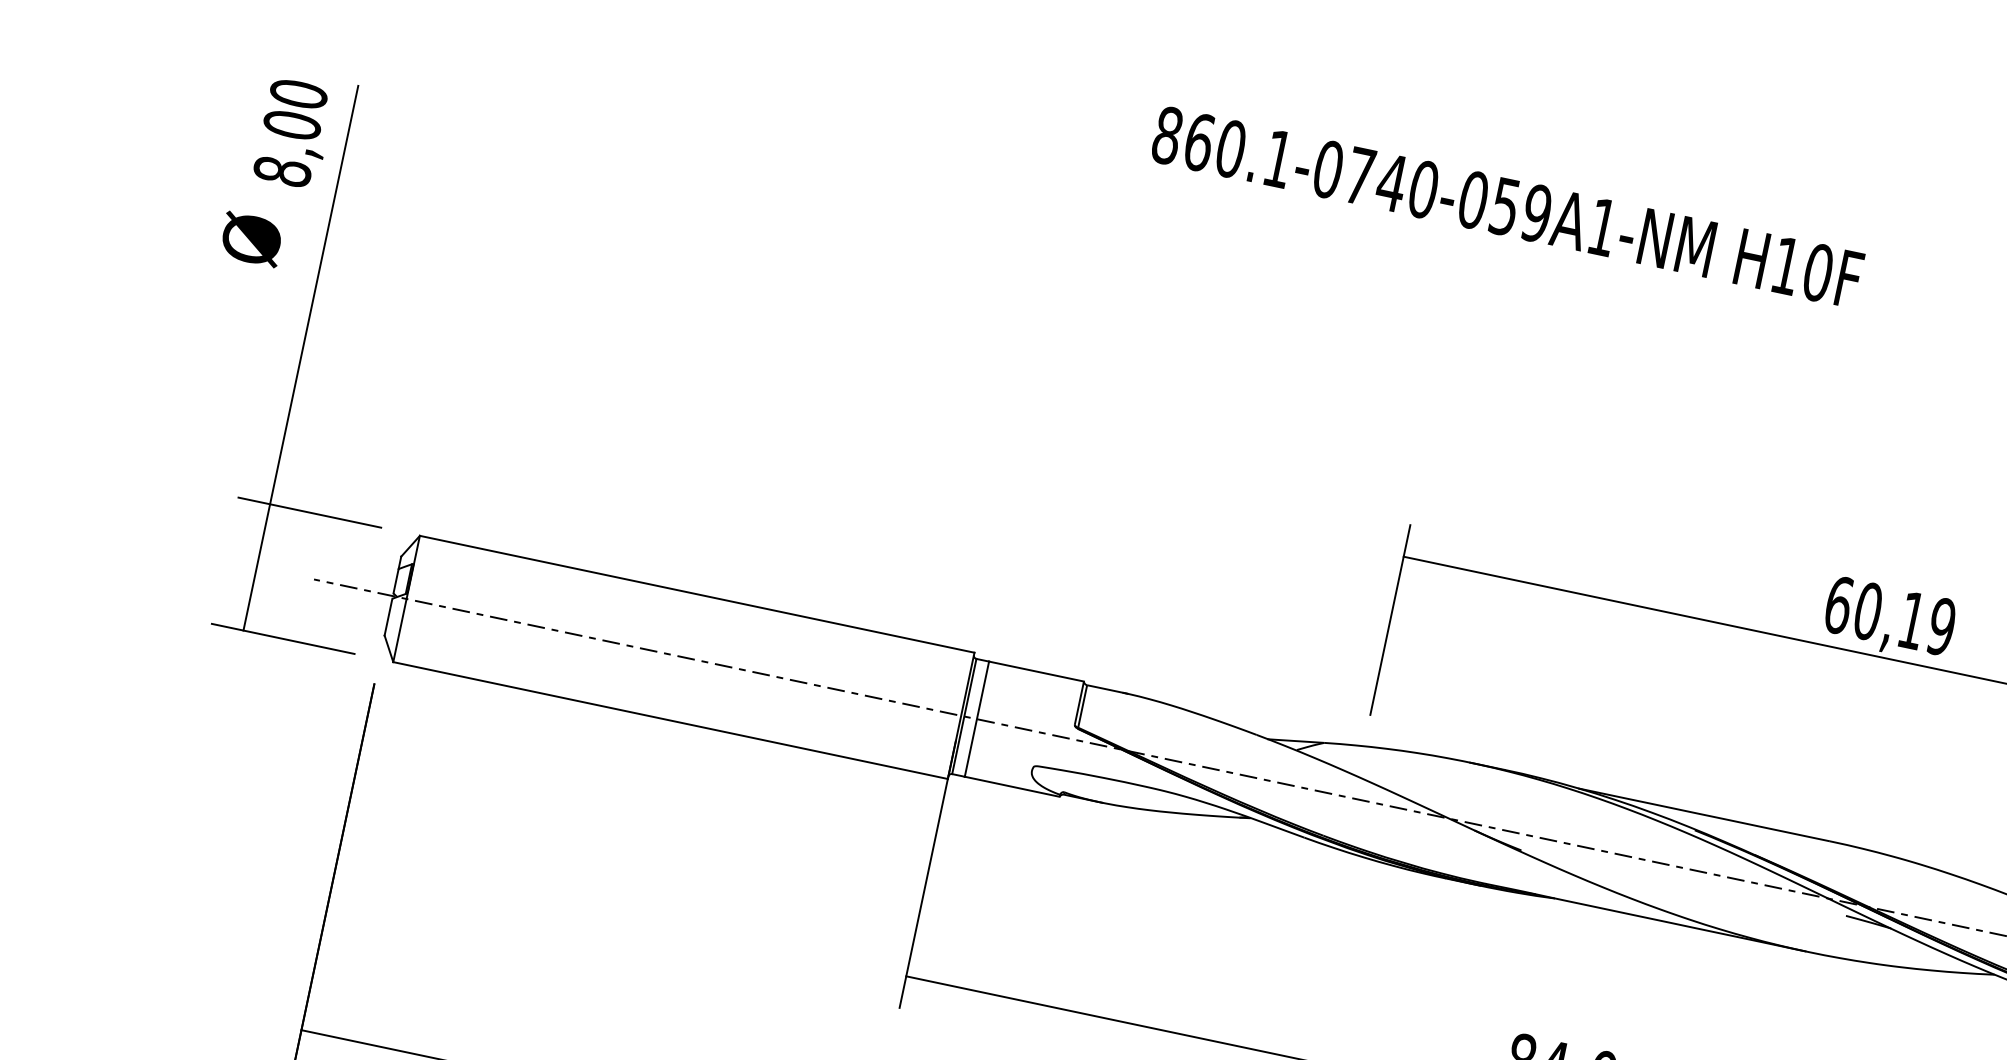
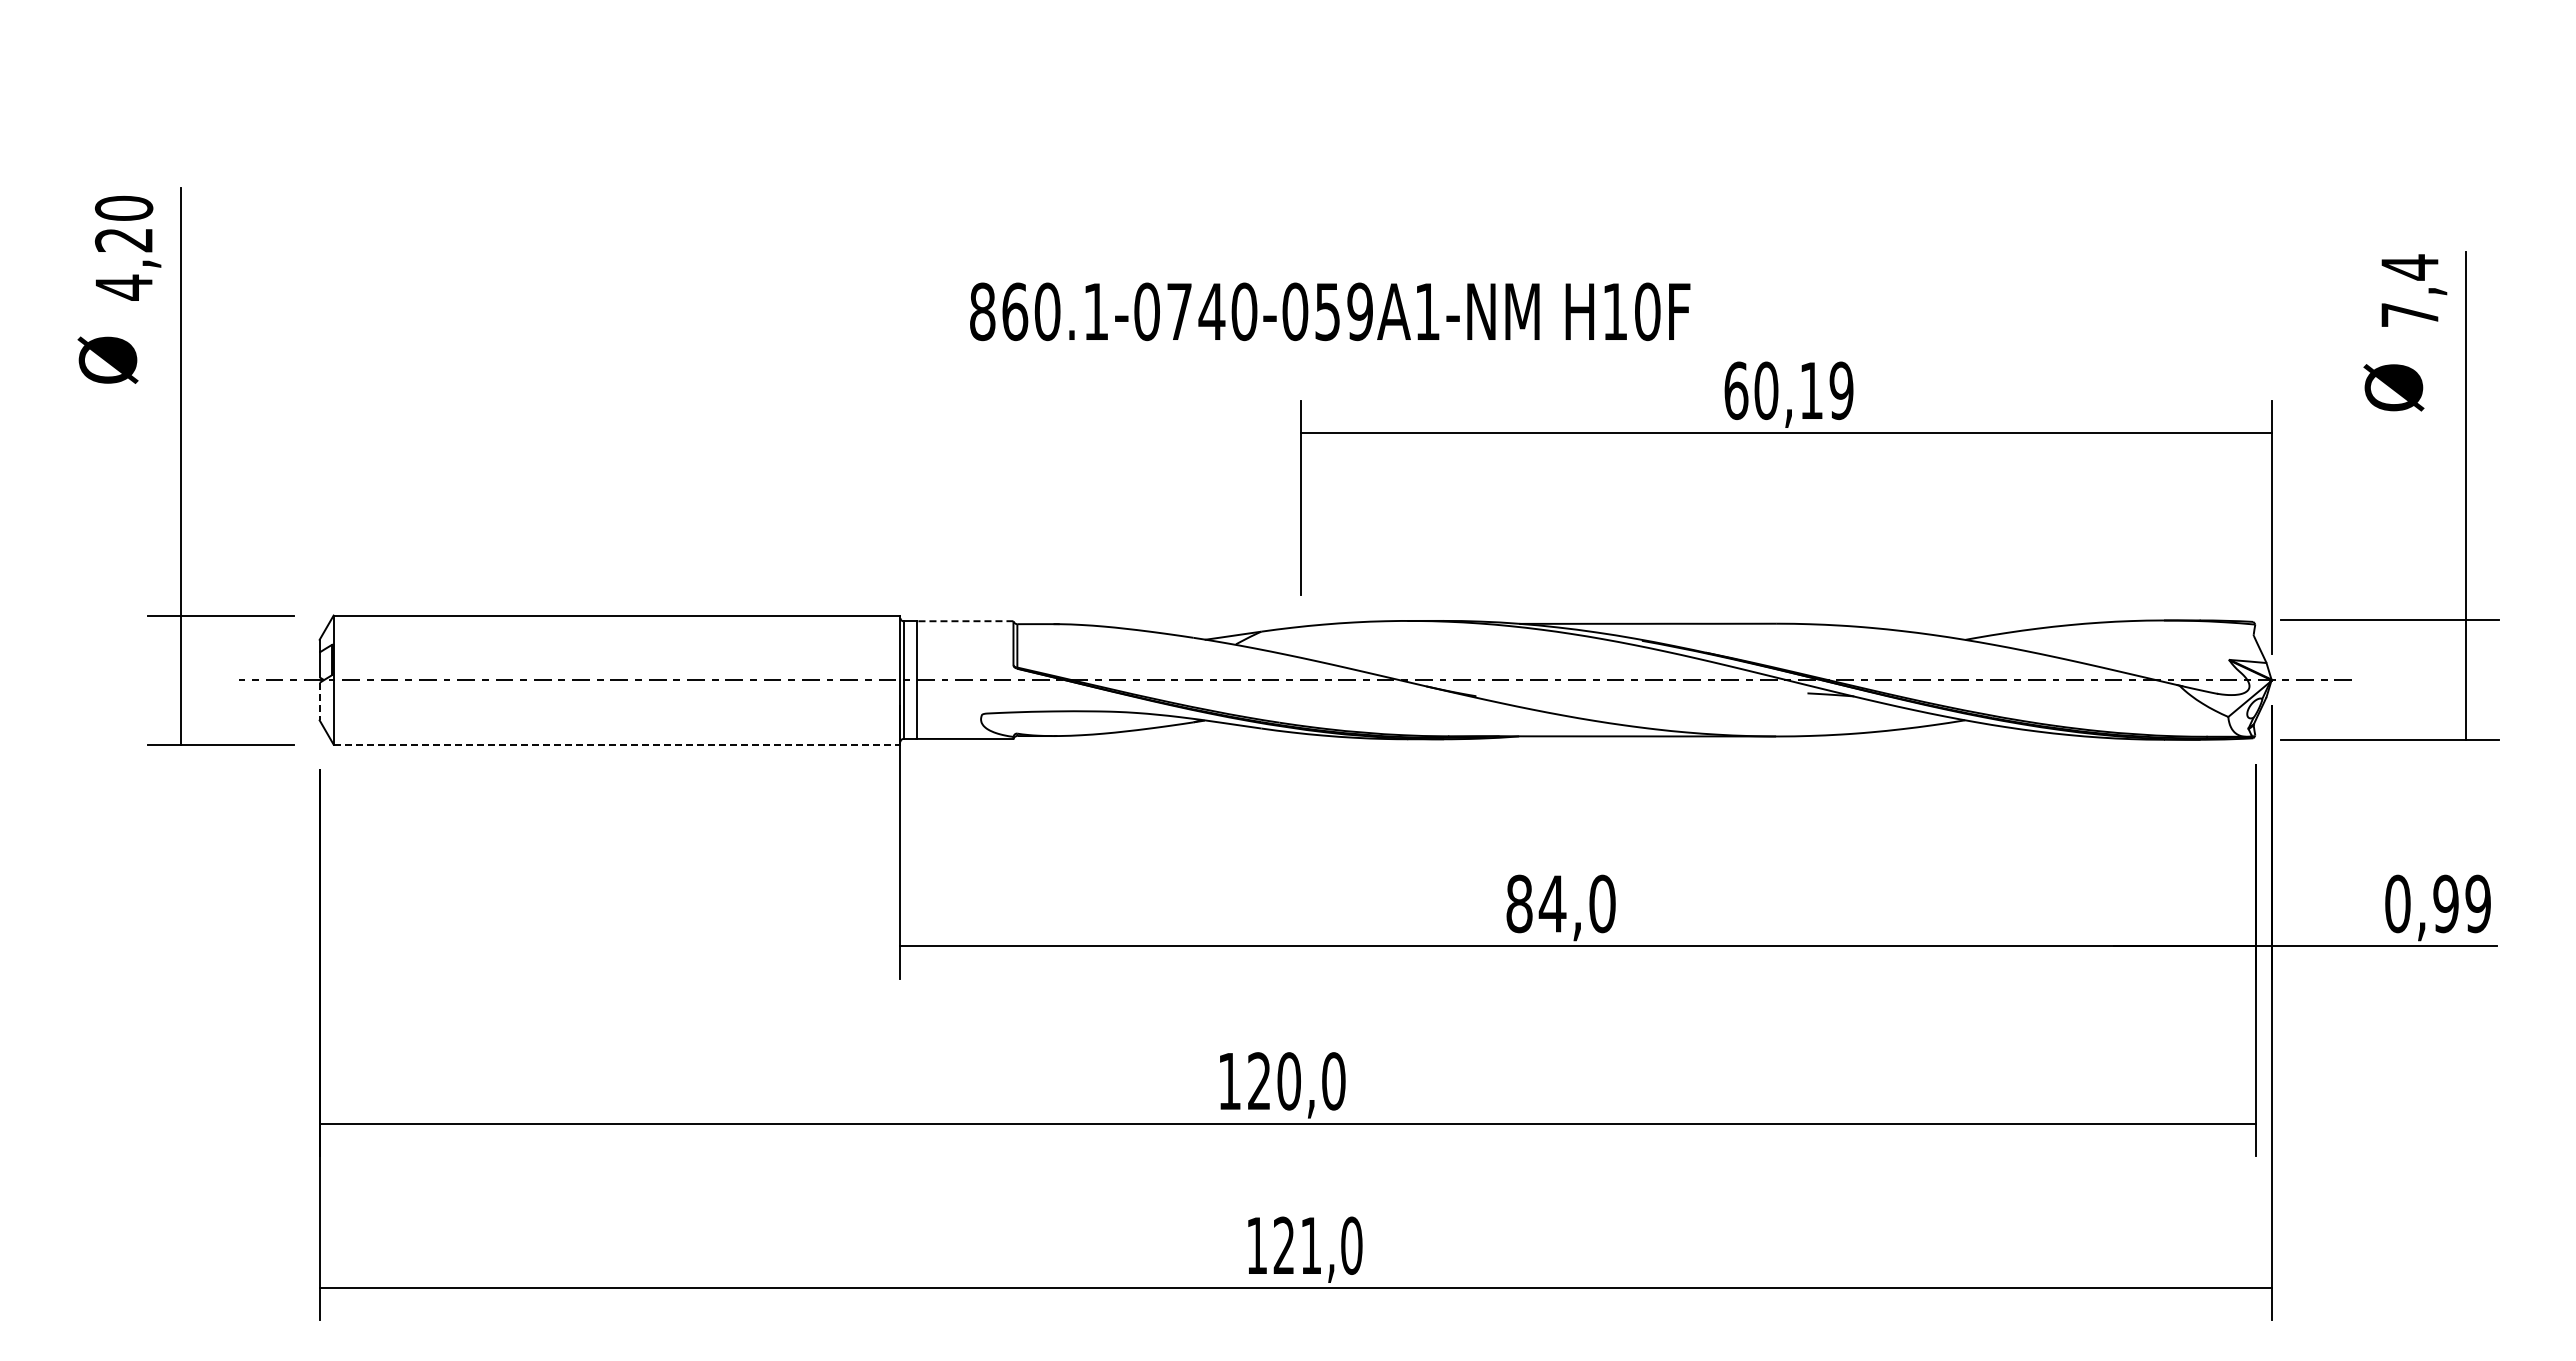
text: (286, 147) -> (123, 263), 8,00 -> 4,20
text: (1507, 207) -> (1330, 311), moved
line: (388, 616) -> (319, 701), solid -> dashed
line: (1035, 671) -> (964, 621), solid -> dashed
line: (671, 720) -> (617, 744), solid -> dashed

